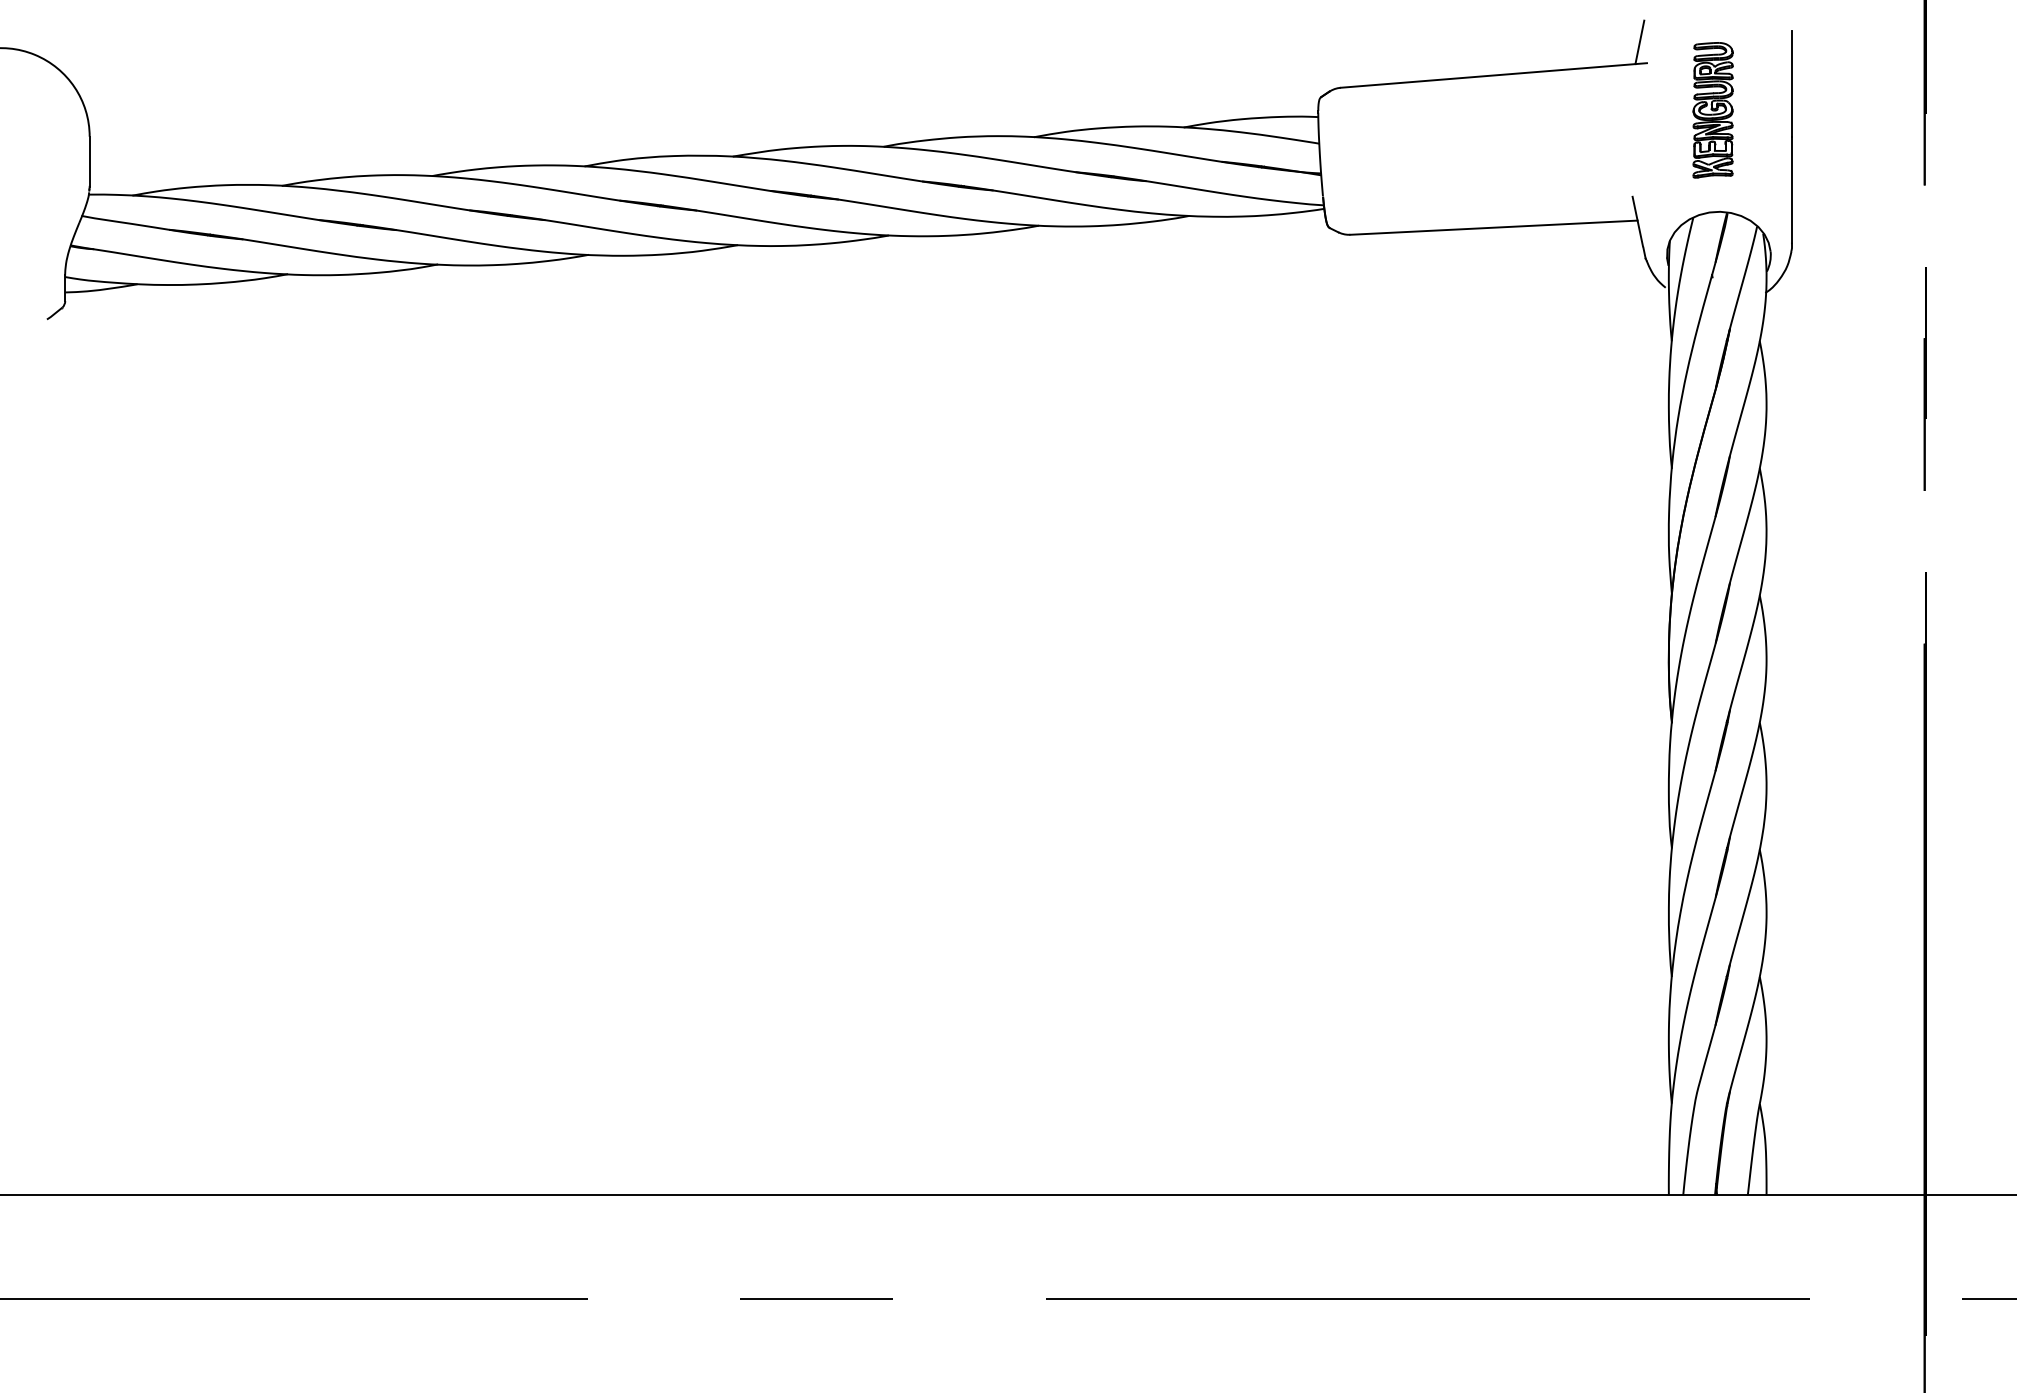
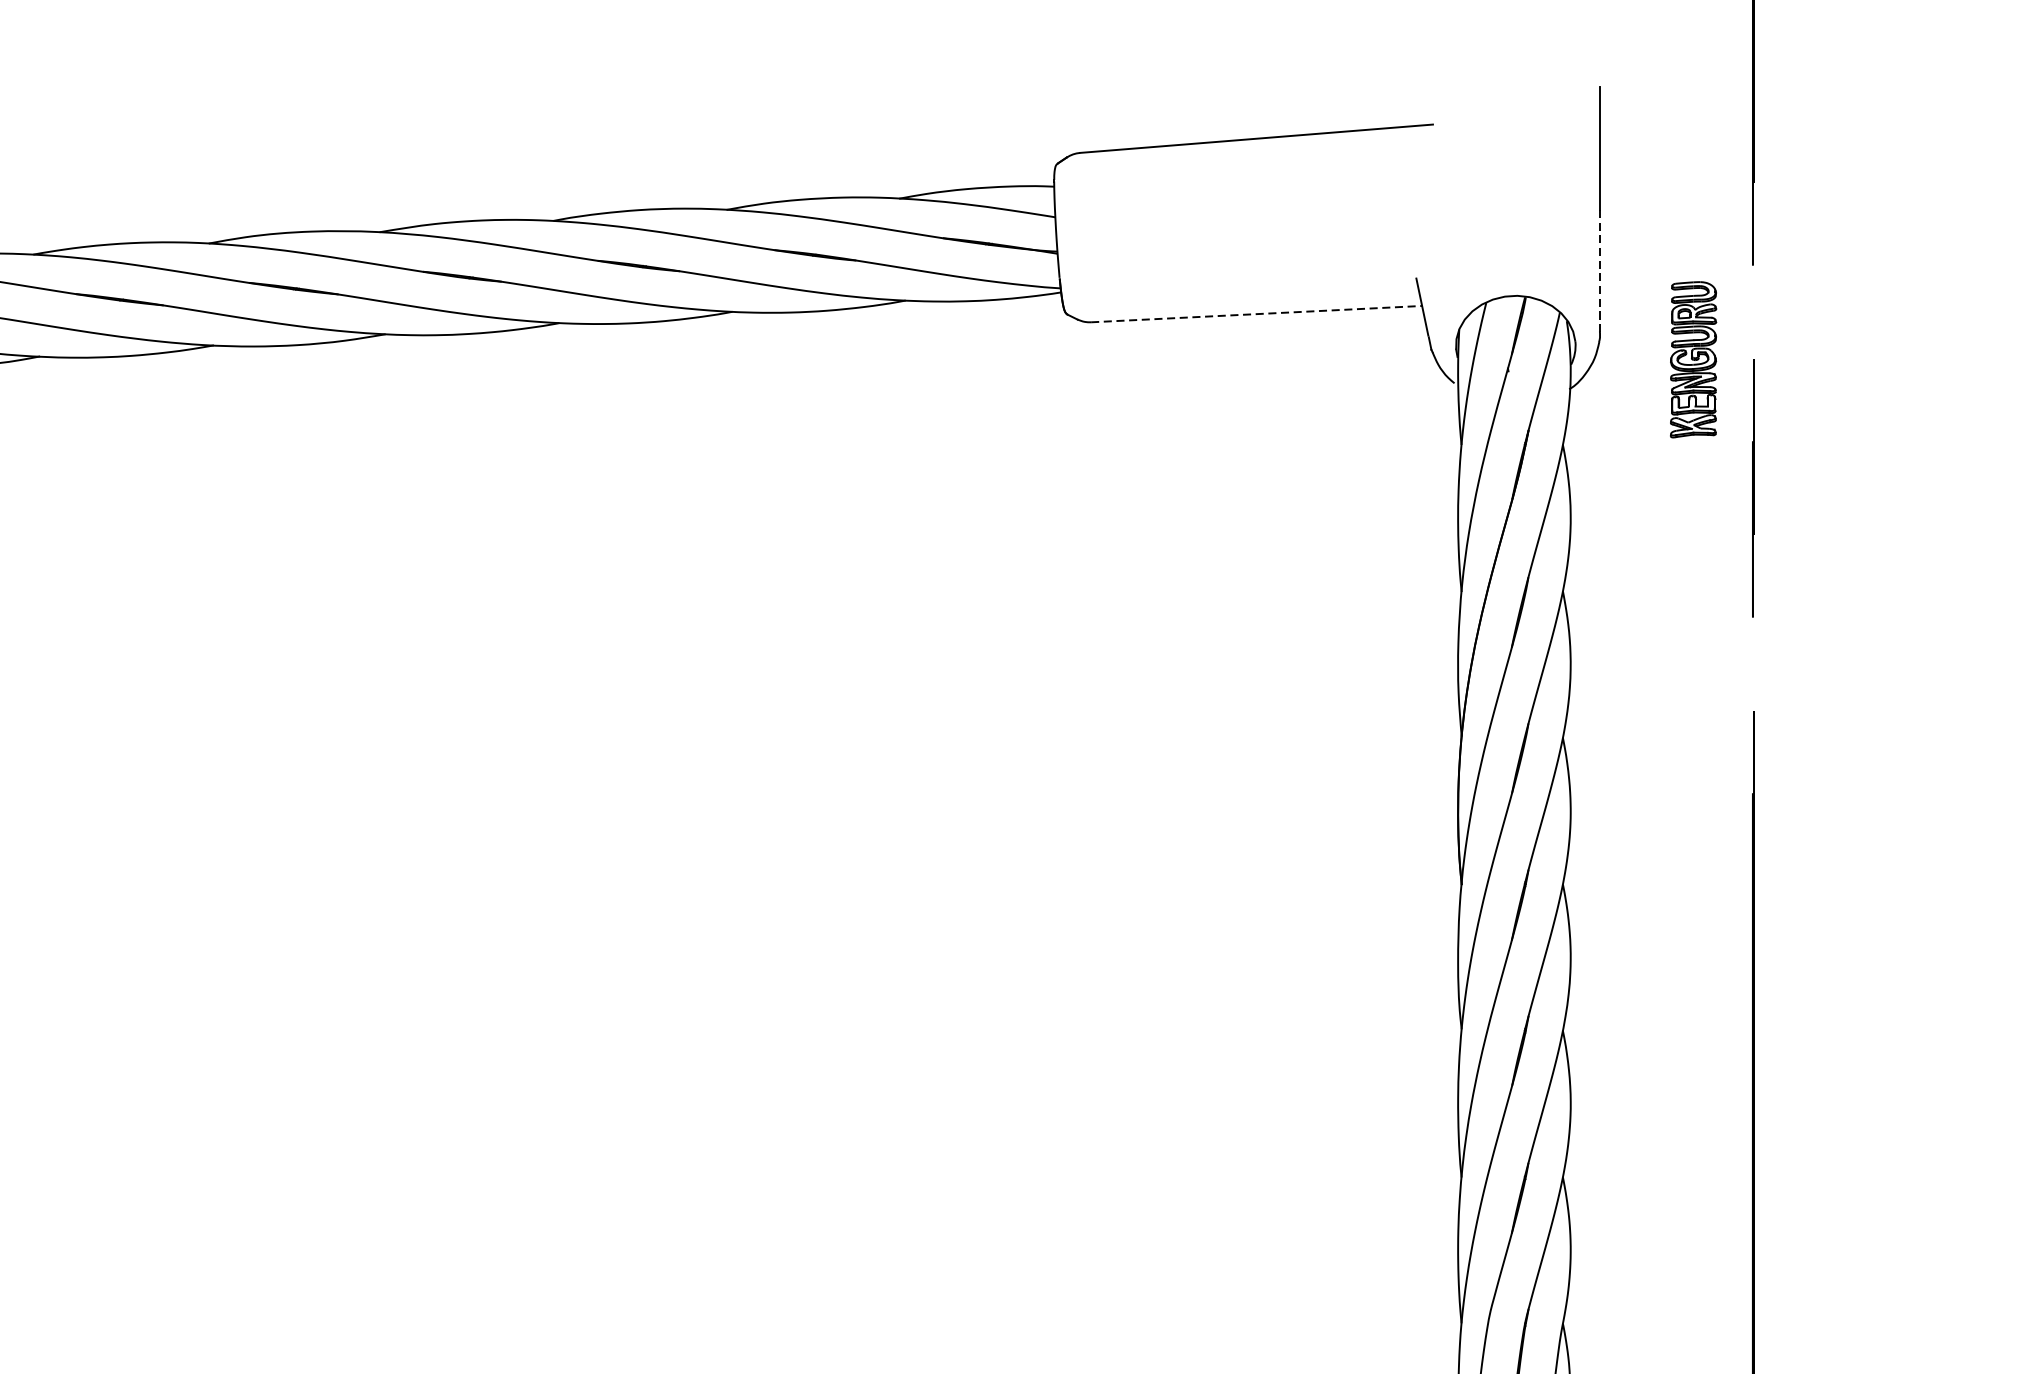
line: (1639, 42) -> (1424, 100), removed
part: (1712, 110) -> (1692, 359), moved
line: (1792, 189) -> (1600, 270), solid -> dashed
line: (1493, 227) -> (1256, 313), solid -> dashed

